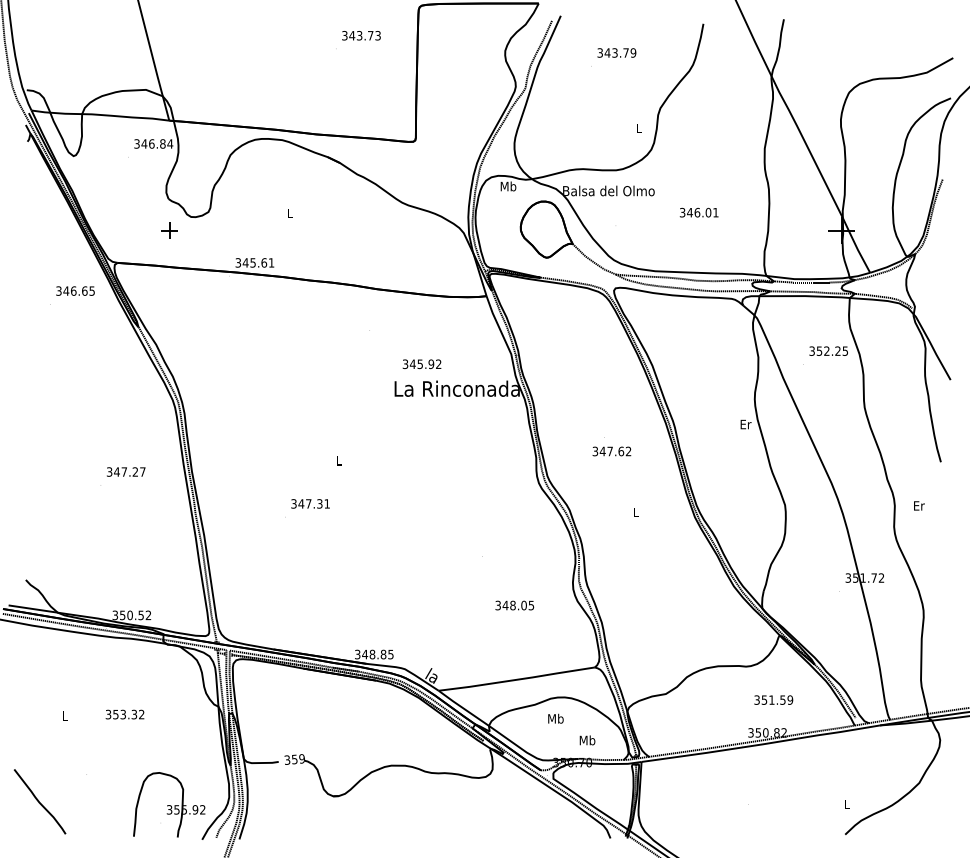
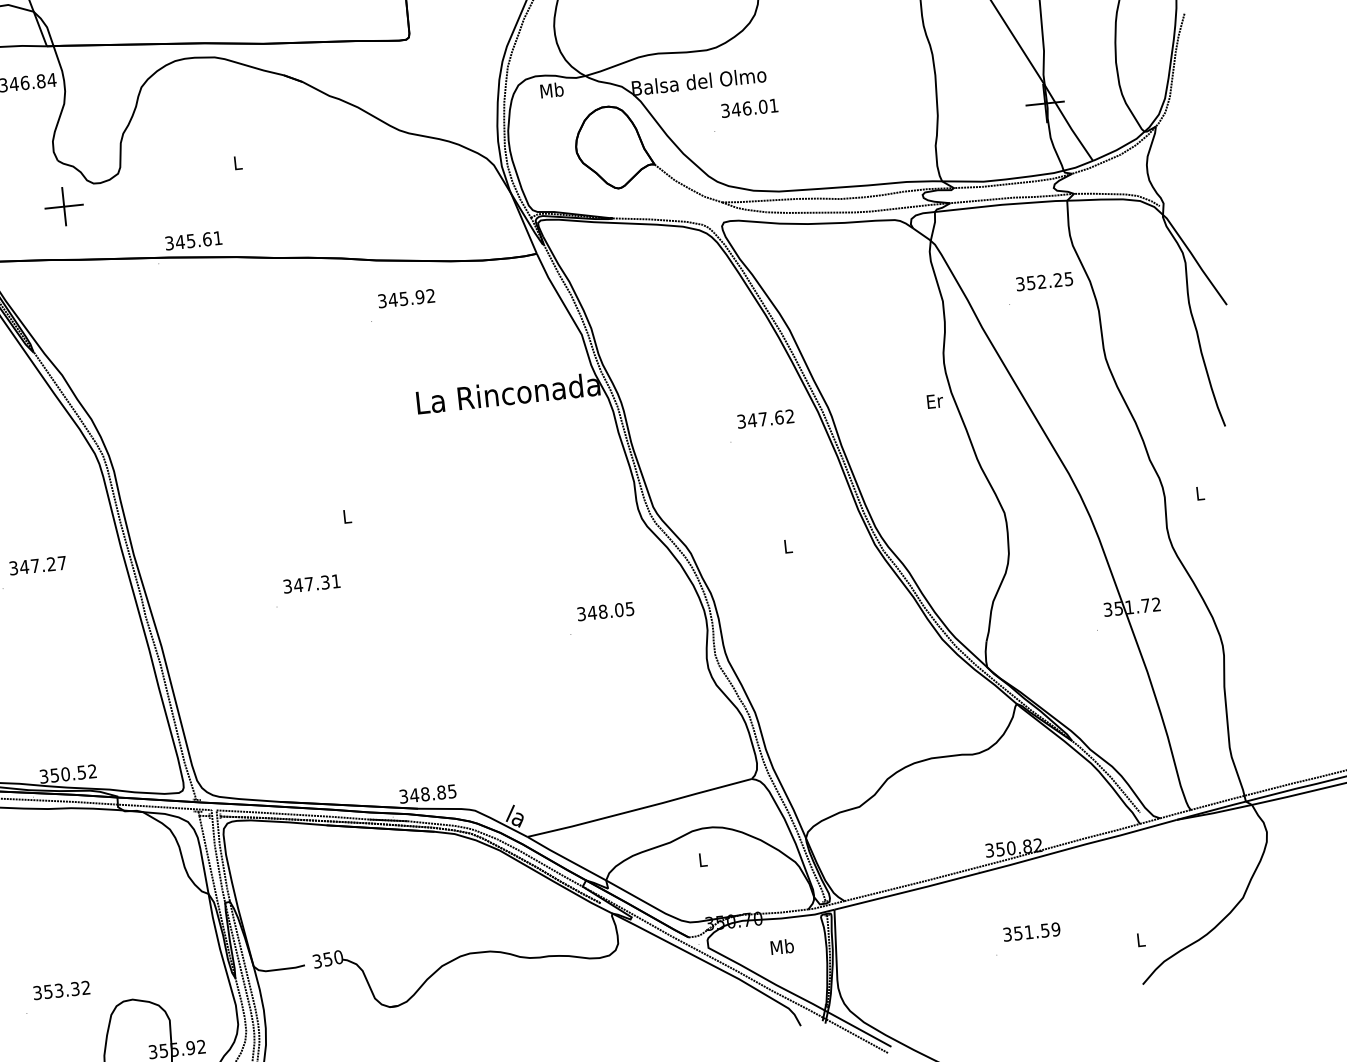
text: (698, 212) -> (748, 108), moved
part: (169, 230) -> (64, 206), size x1.67
text: (421, 364) -> (405, 299), moved
text: (611, 451) -> (765, 419), moved
text: (919, 505) -> (1200, 492), Er -> L
text: (514, 605) -> (605, 611), moved
text: (773, 699) -> (1031, 931), moved
text: (124, 714) -> (60, 990), moved
text: (555, 718) -> (702, 859), Mb -> L
text: (587, 740) -> (782, 946), moved
text: (301, 758) -> (337, 956), 359 -> 350

